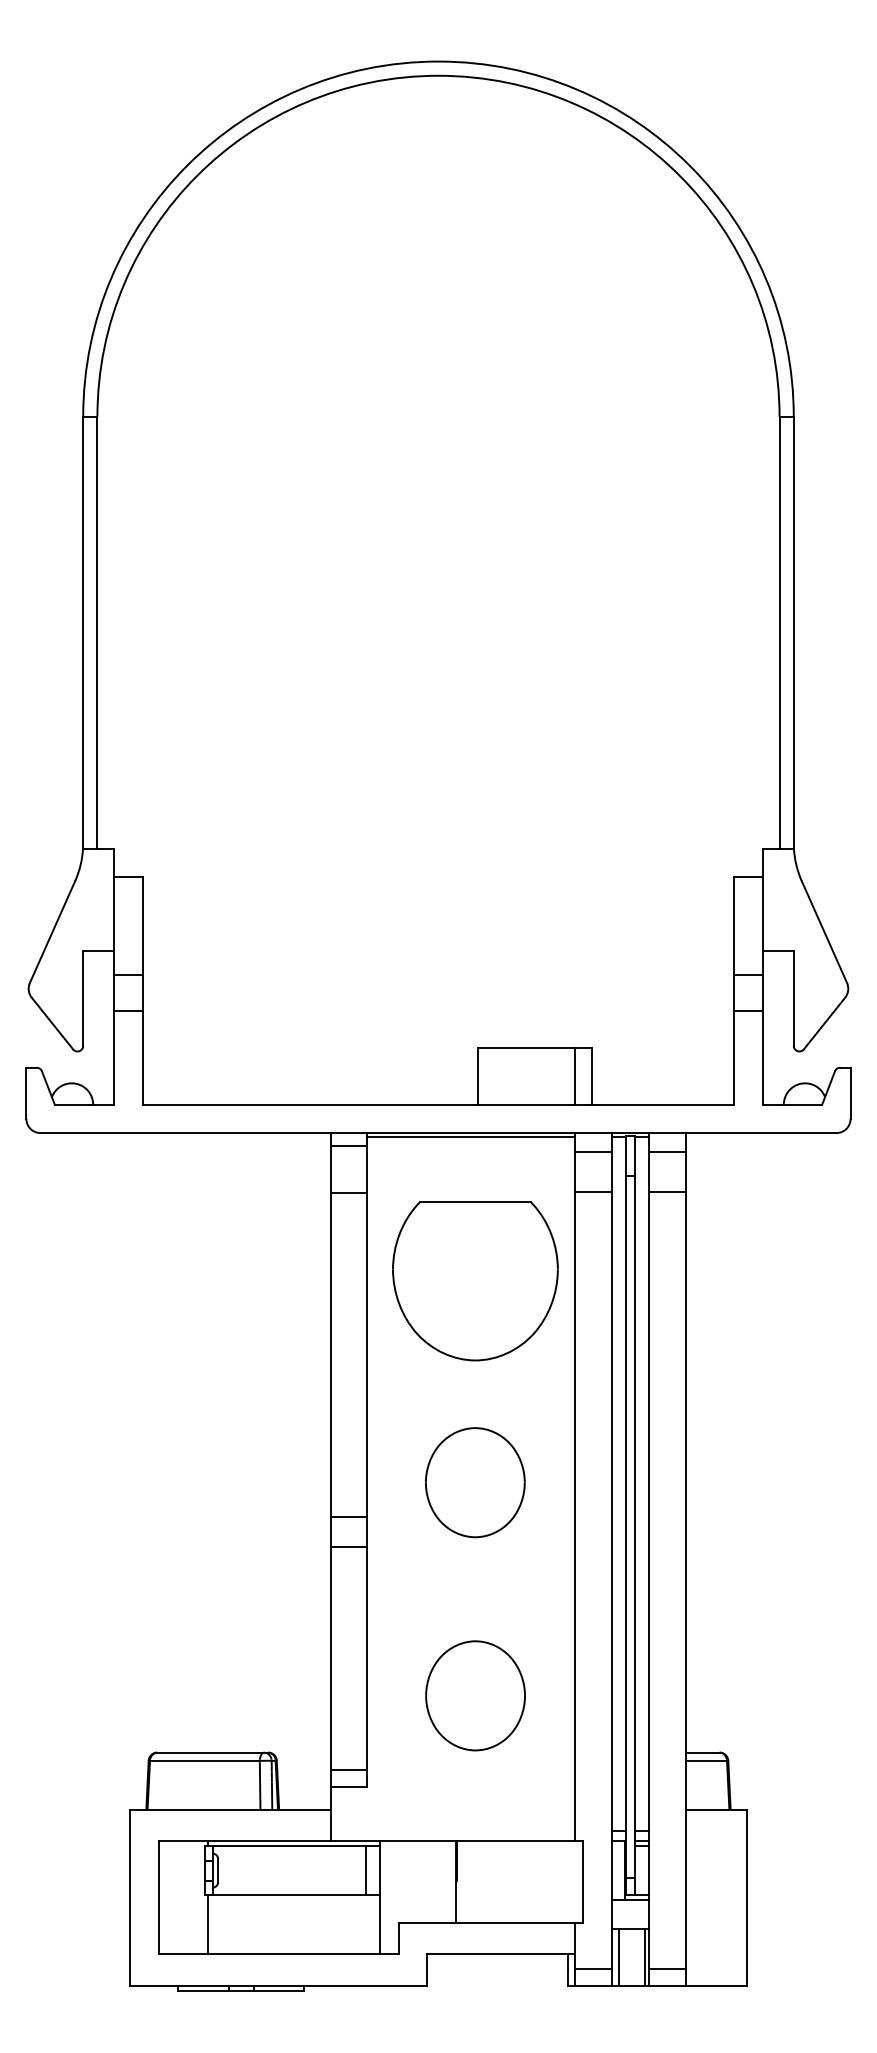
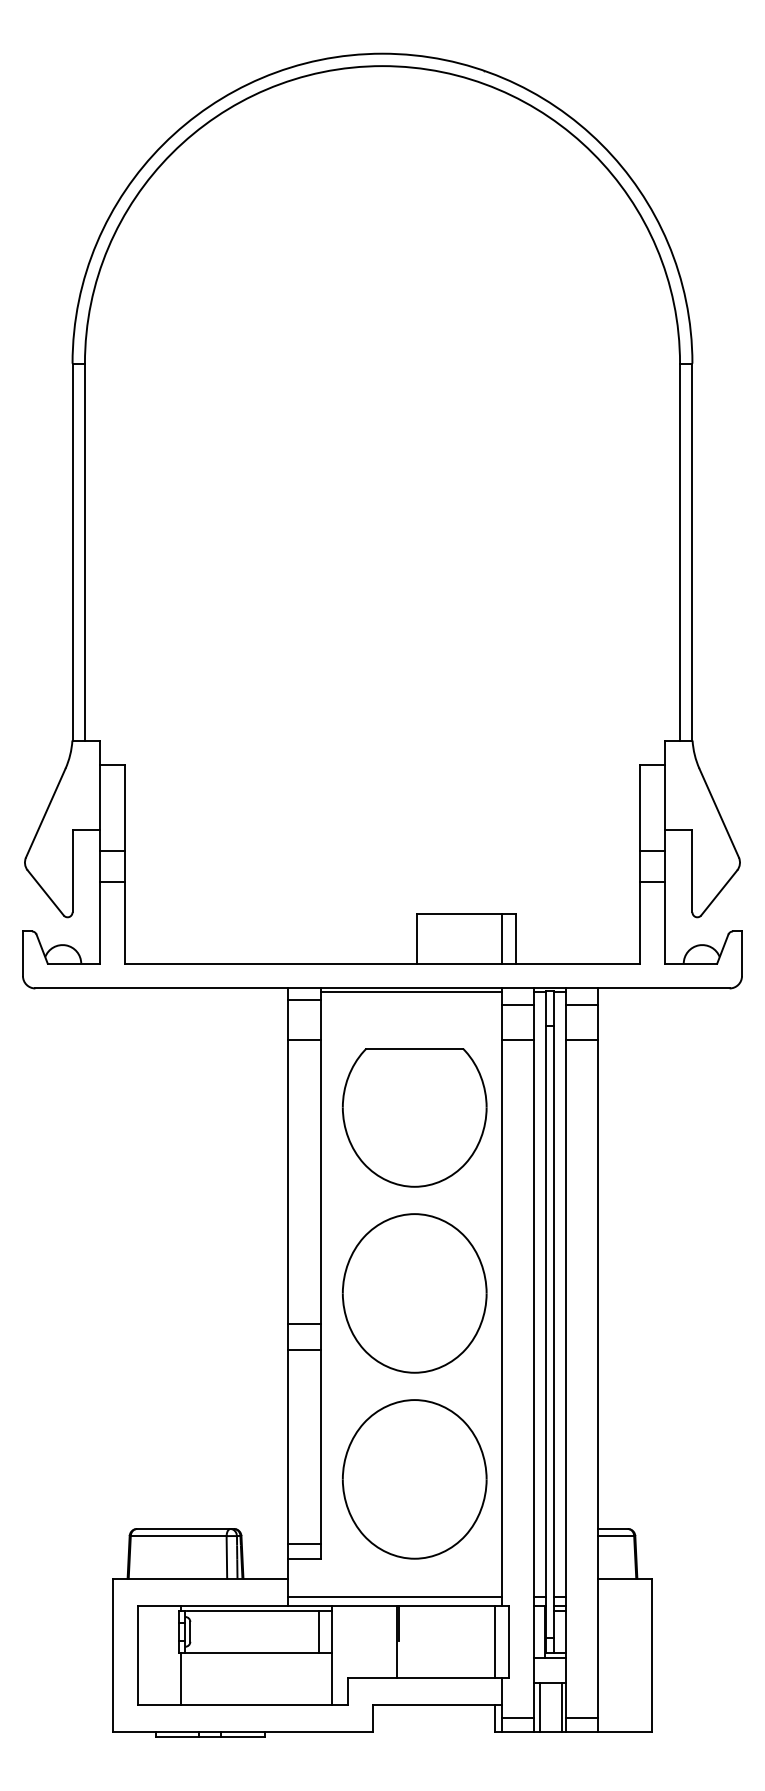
part: (475, 1482) -> (414, 1293), size x1.67
part: (475, 1695) -> (414, 1479), size x1.67
line: (452, 1831) -> (394, 1597), added
line: (568, 1881) -> (495, 1641), added

